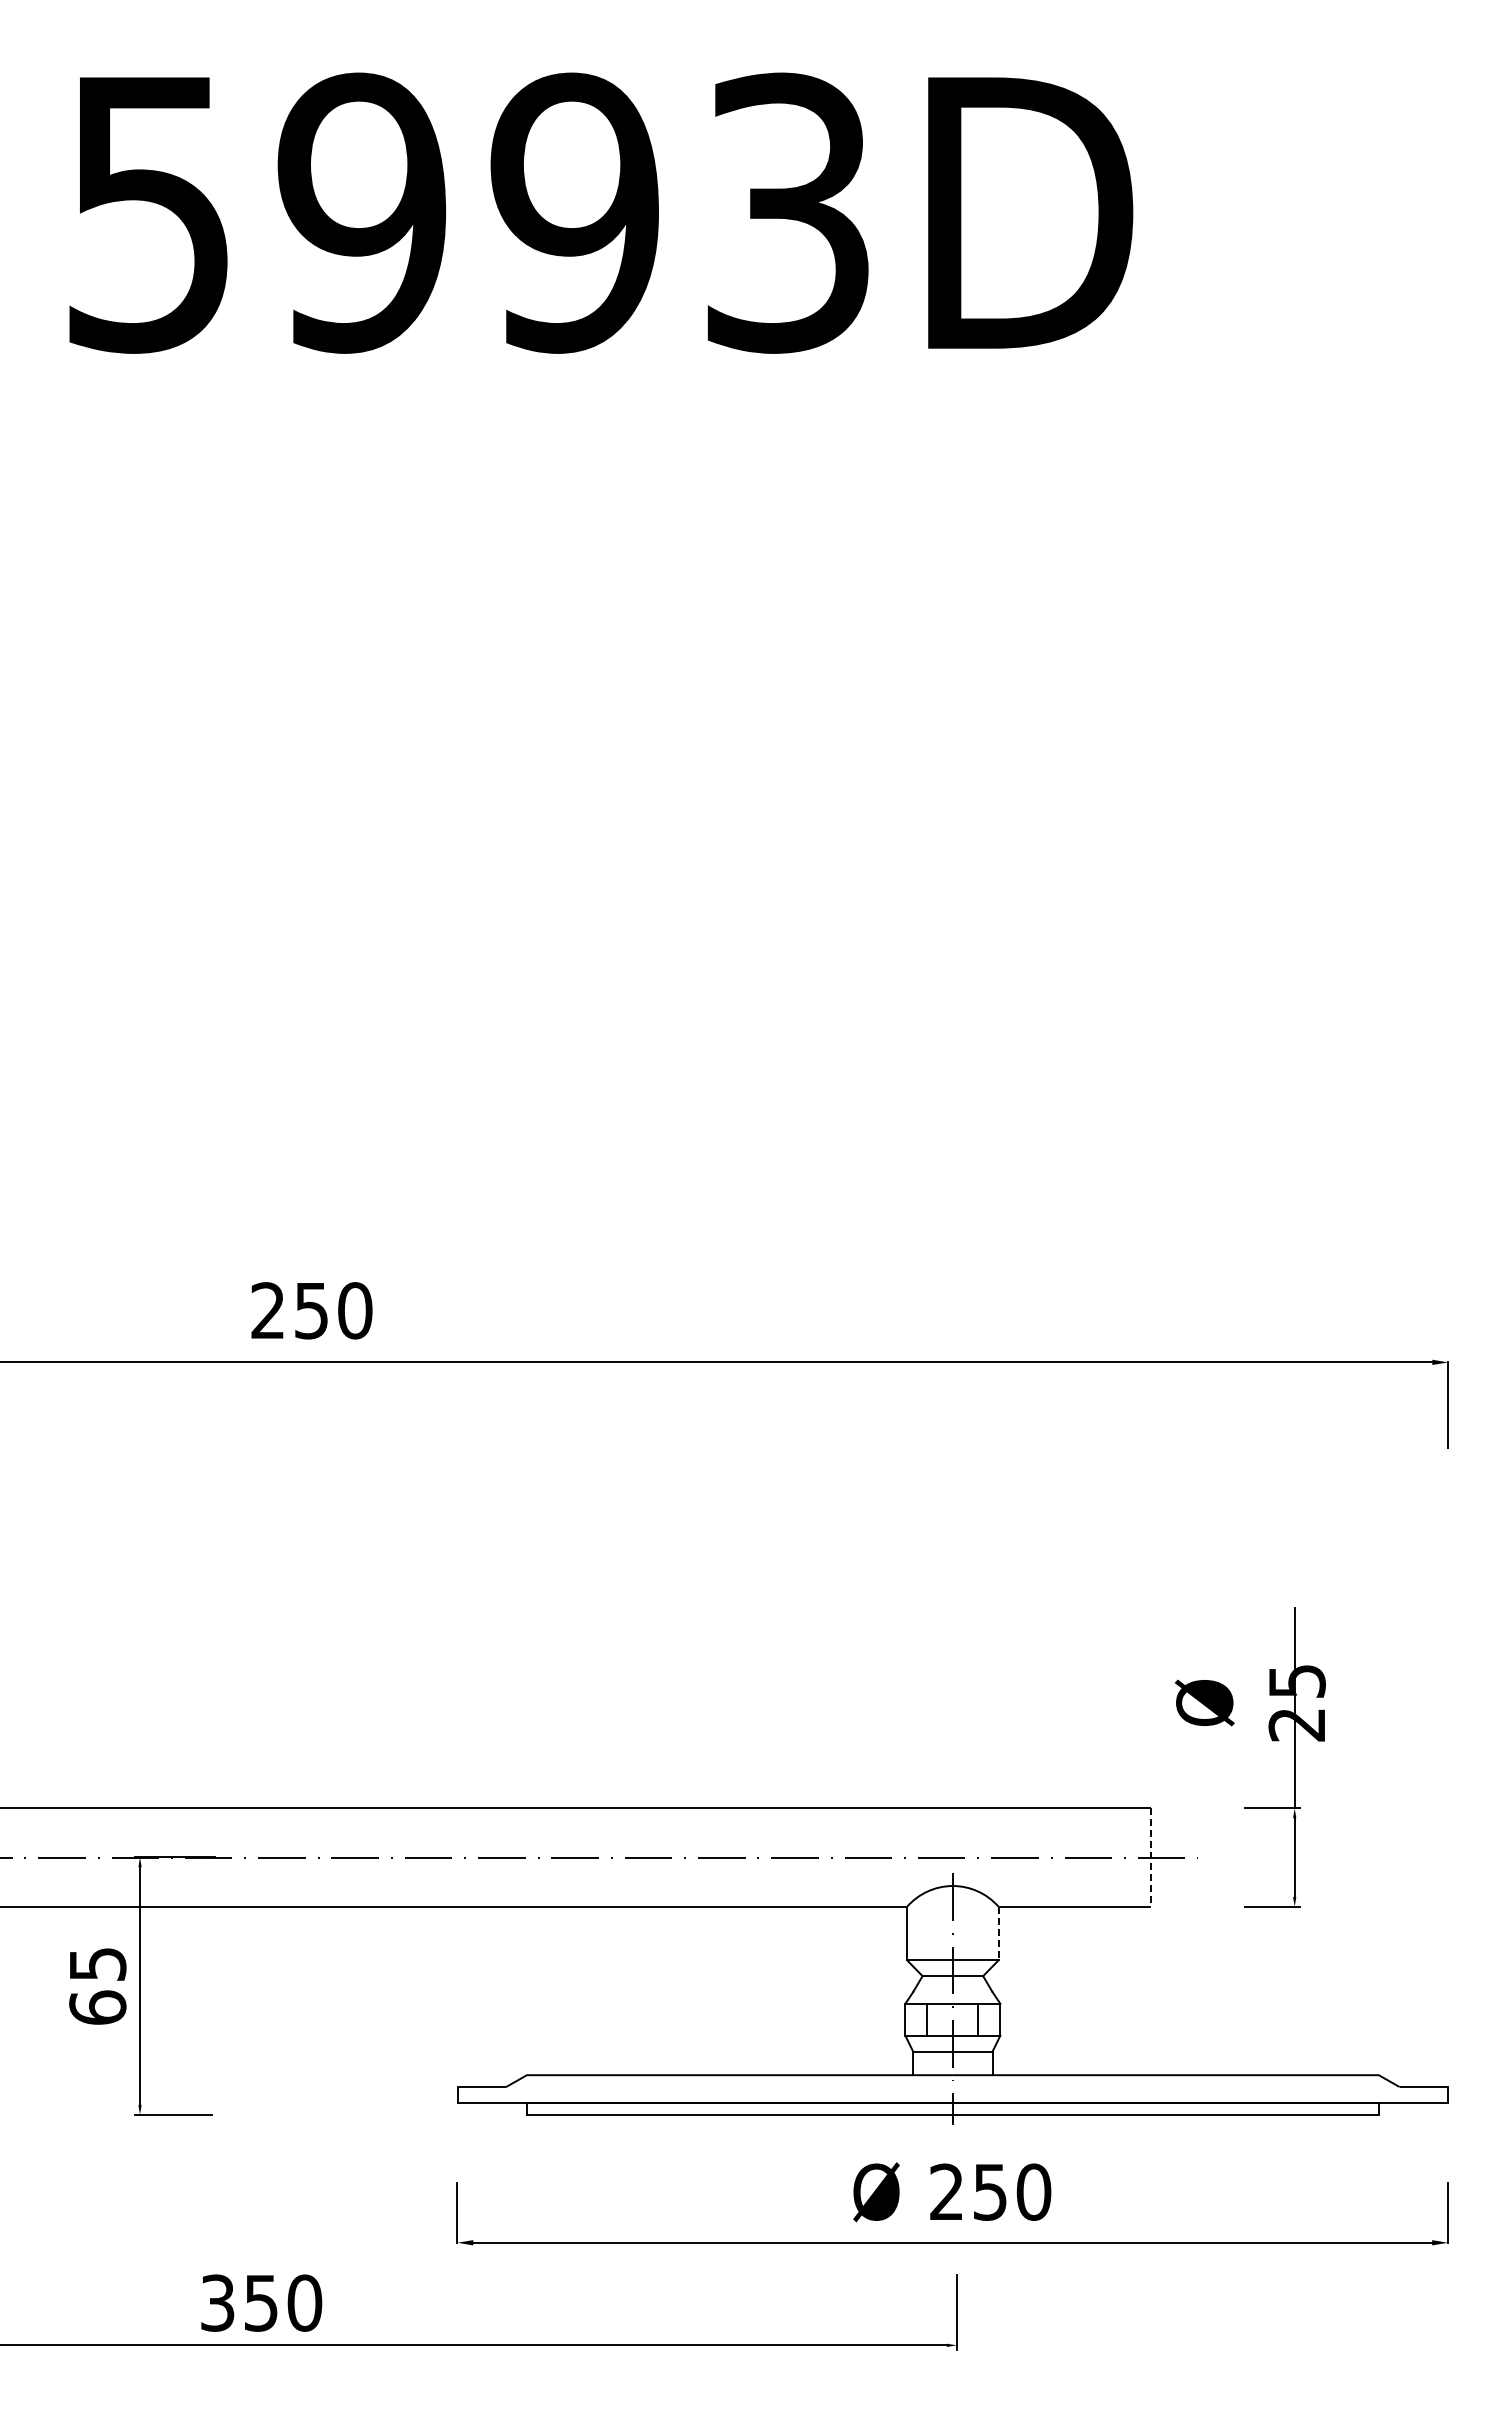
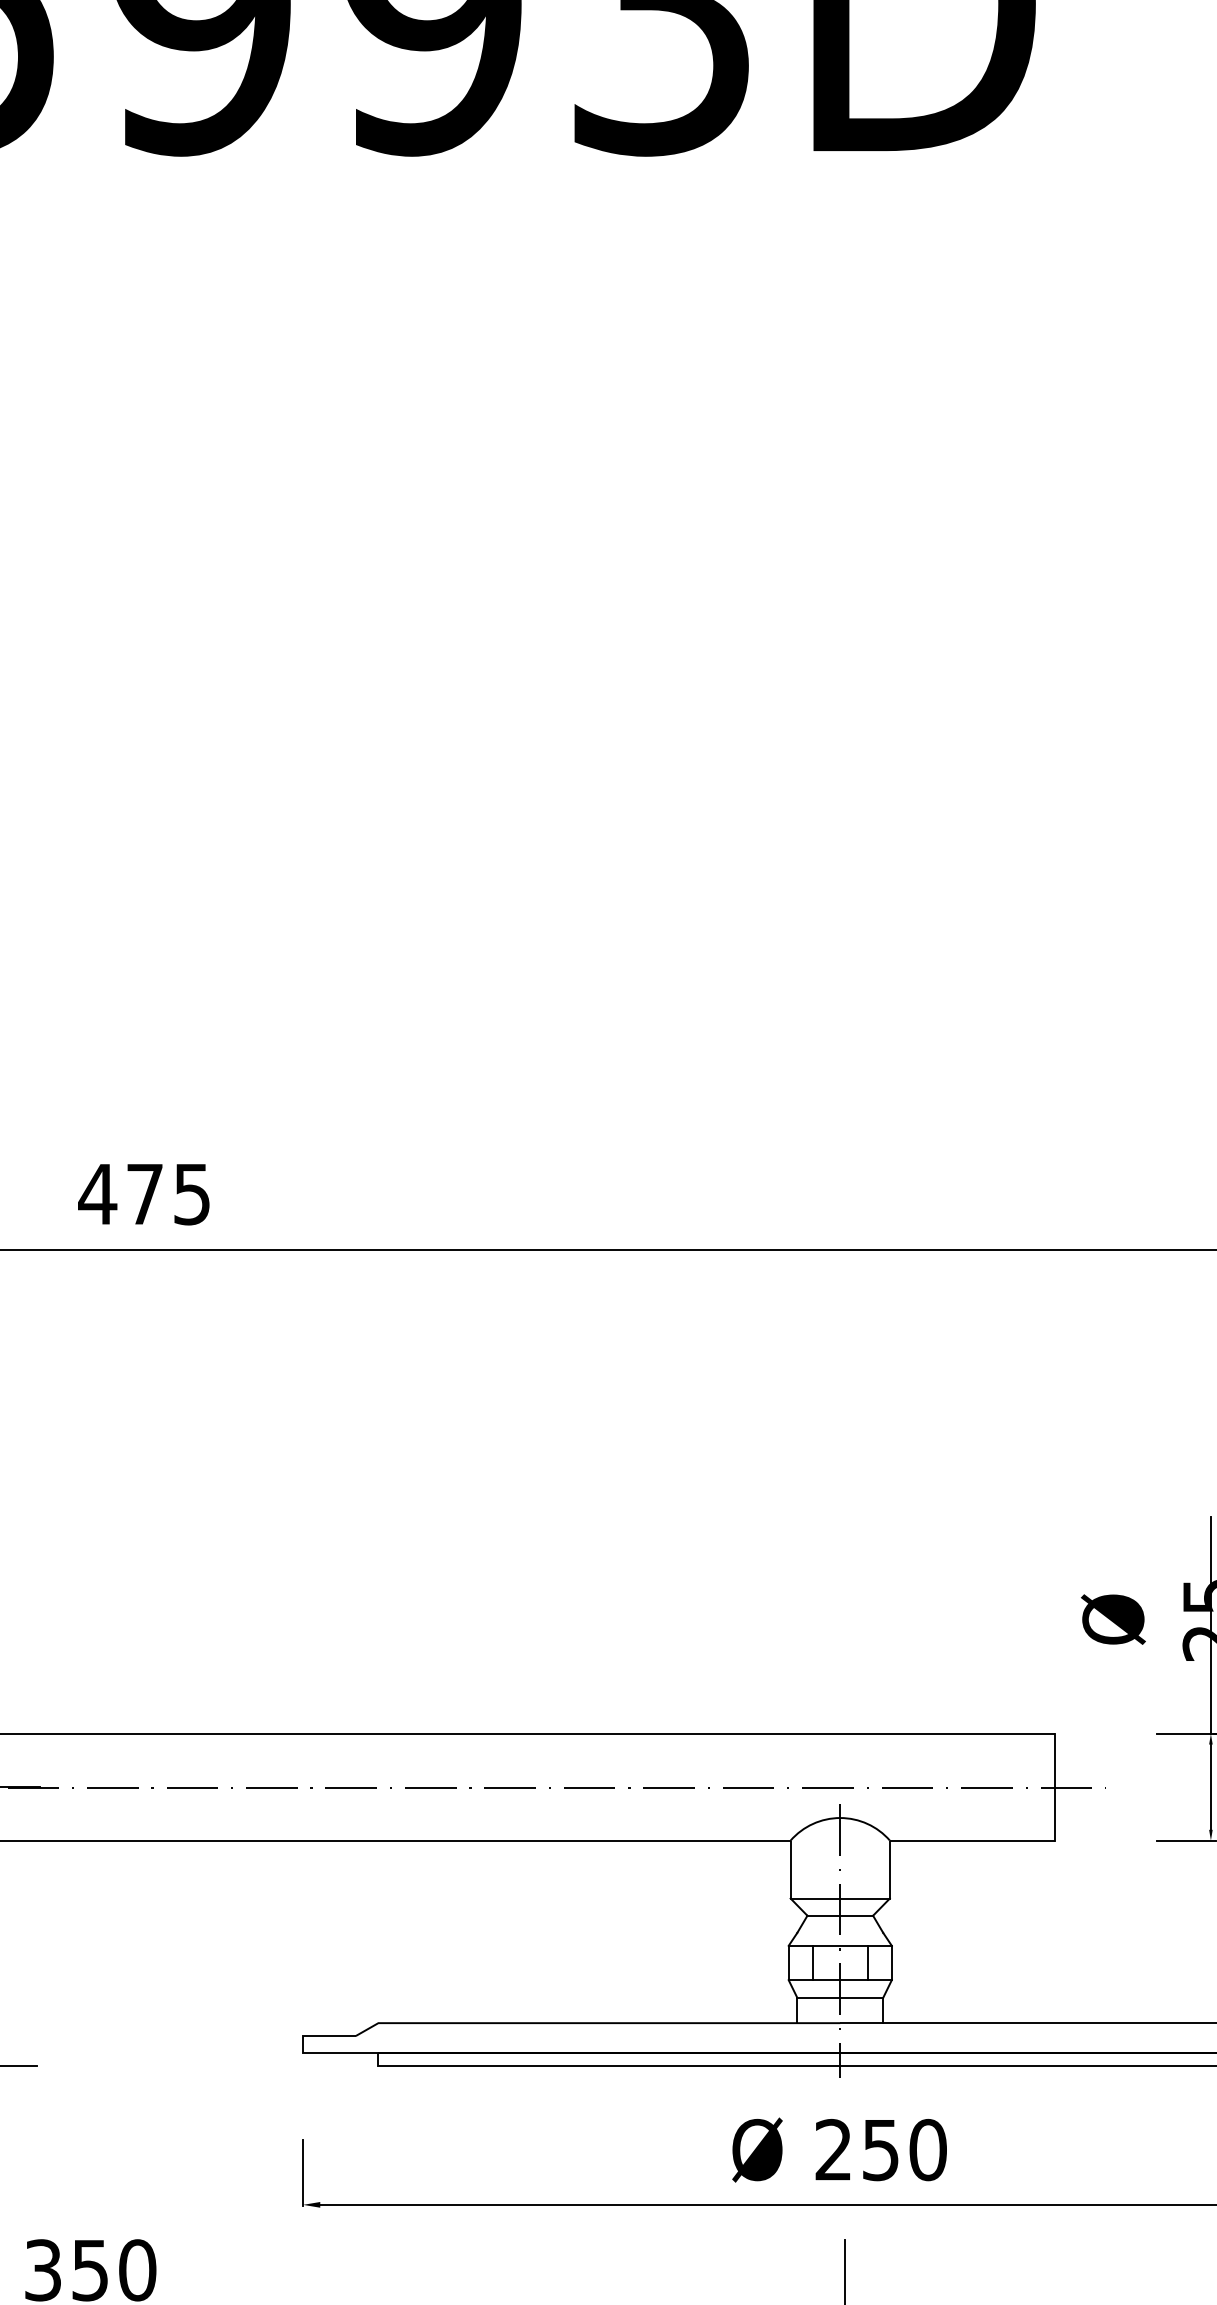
text: (310, 1310) -> (143, 1193), 250 -> 475
line: (1150, 1858) -> (1054, 1788), dashed -> solid
line: (998, 1933) -> (889, 1869), dashed -> solid

